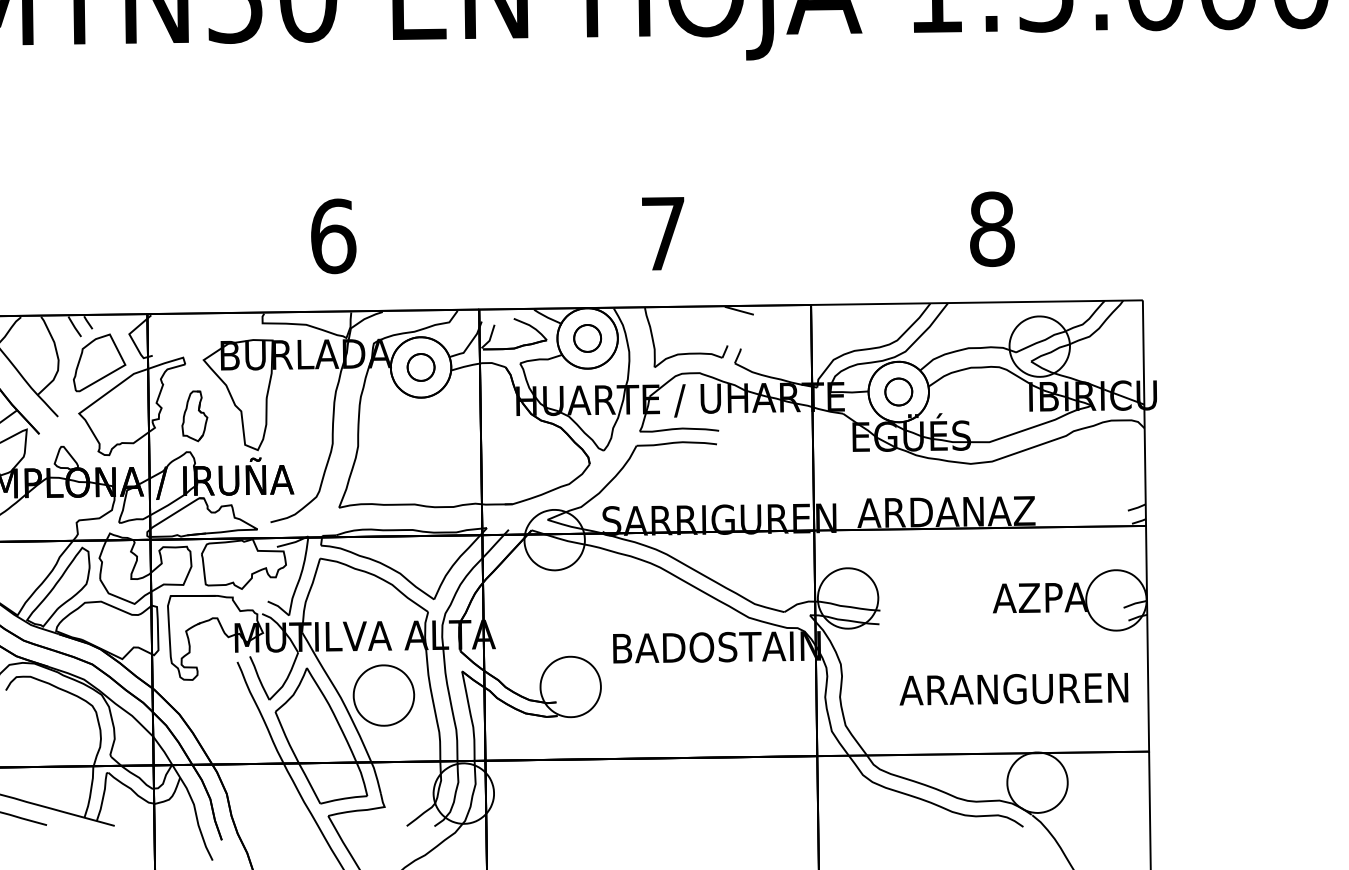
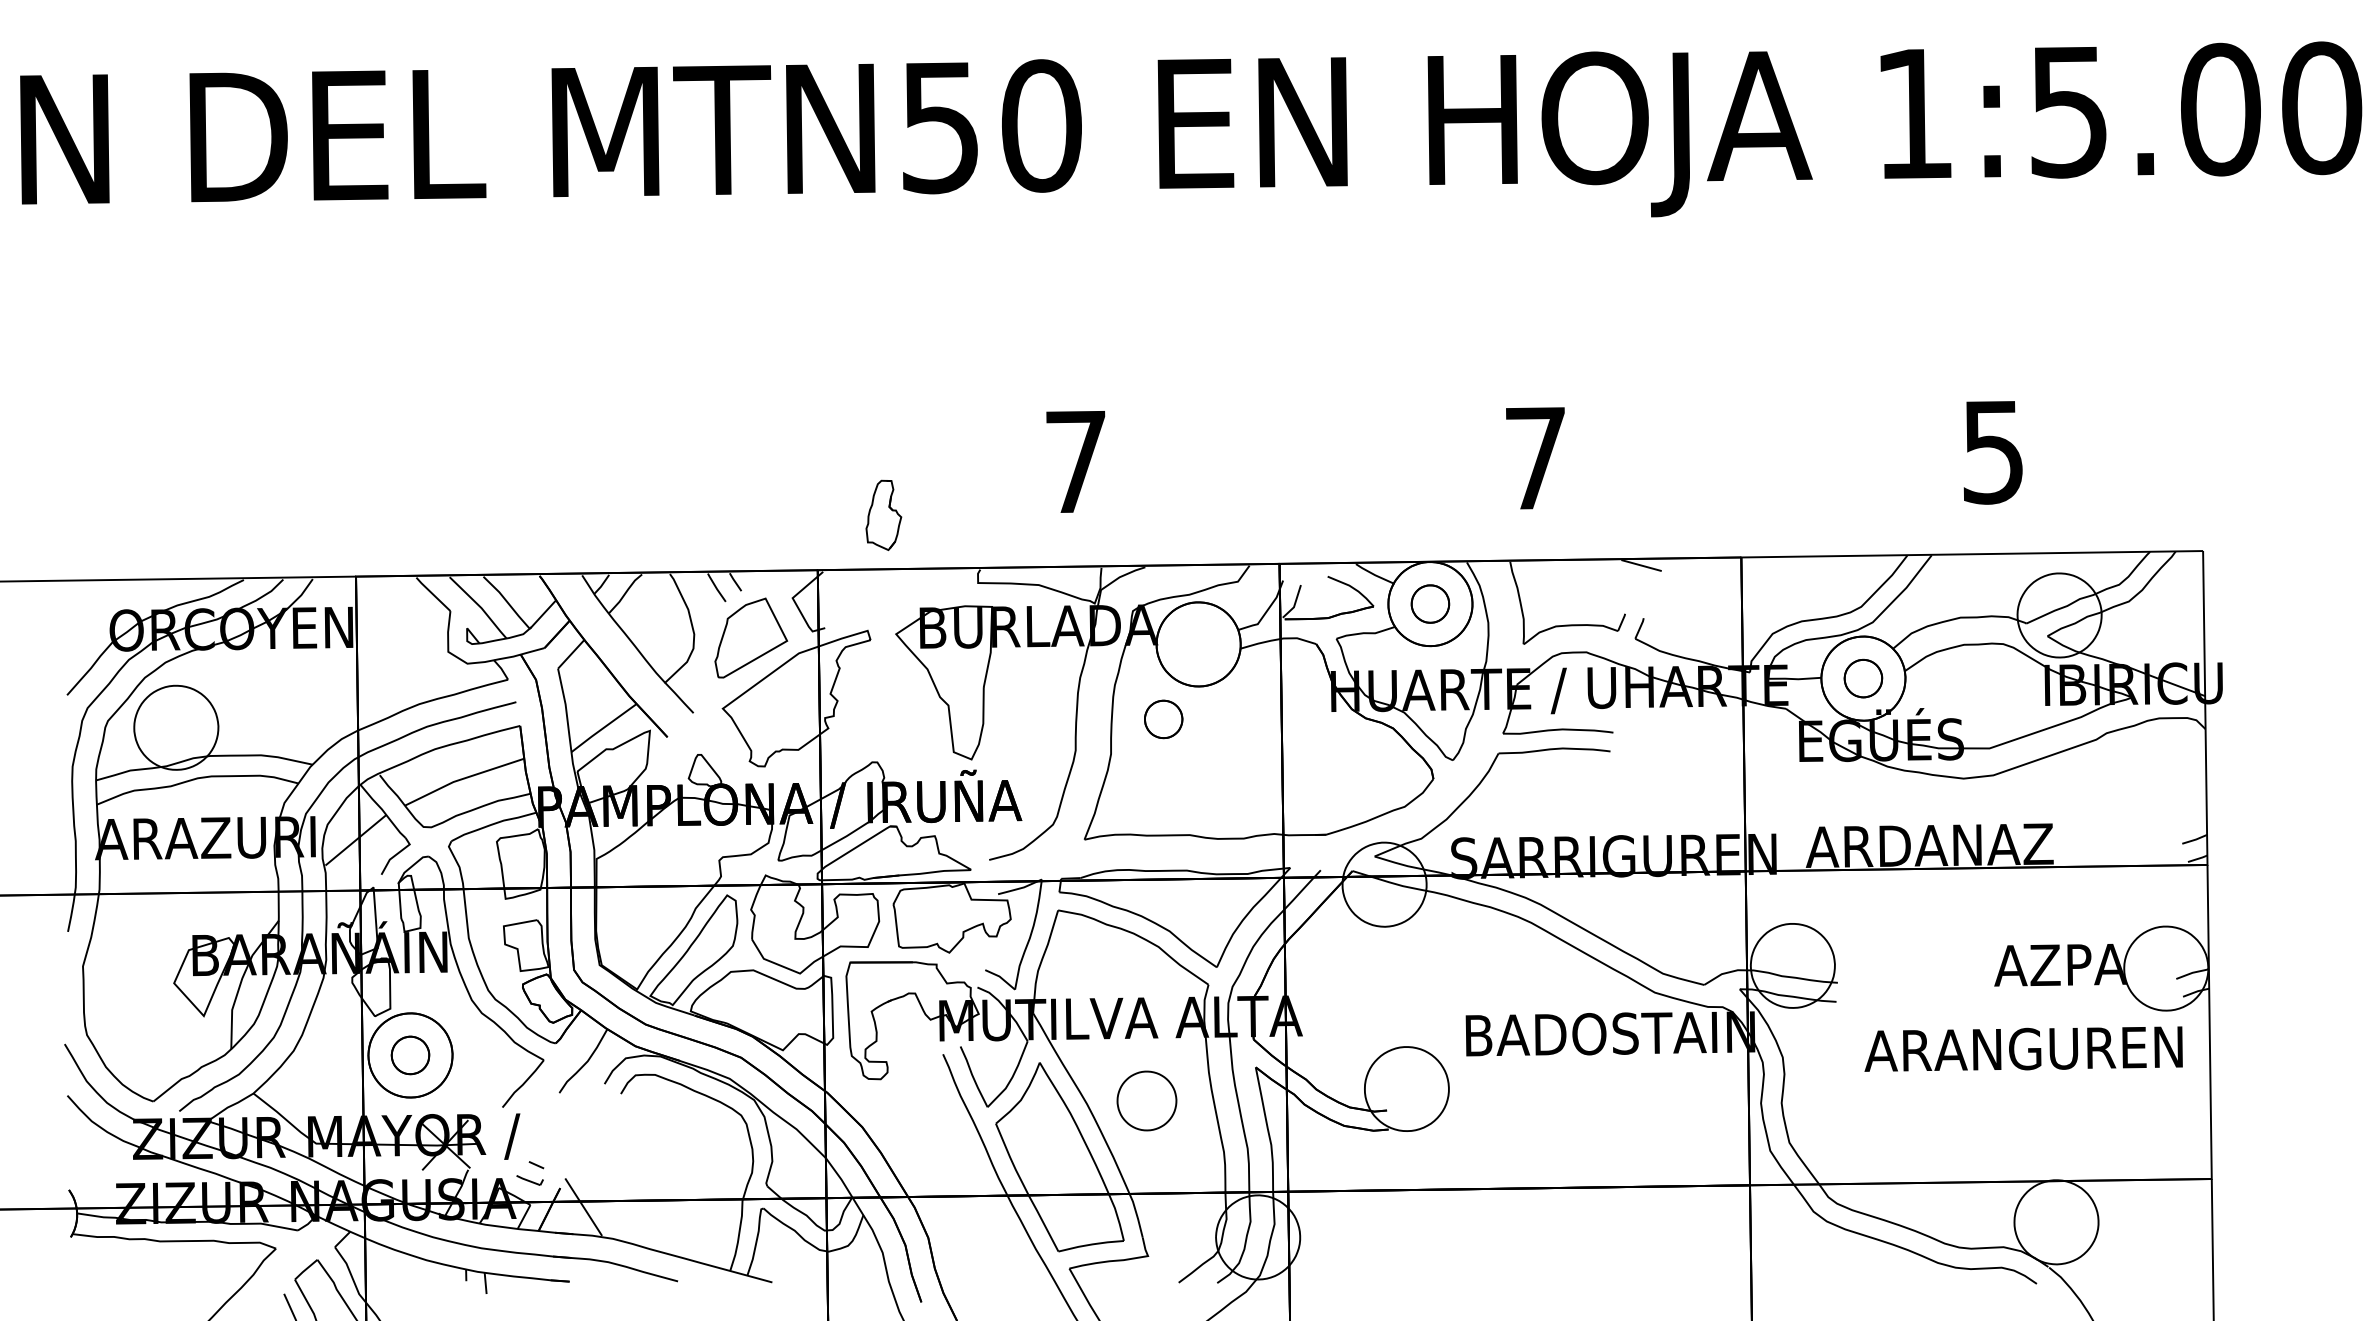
text: (992, 228) -> (1993, 451), 8 -> 5
text: (333, 236) -> (1076, 461), 6 -> 7
part: (420, 367) -> (1163, 719), moved
part: (194, 415) -> (883, 514), moved
text: (1013, 688) -> (2023, 1048), moved
part: (383, 695) -> (1146, 1100), size x0.7

